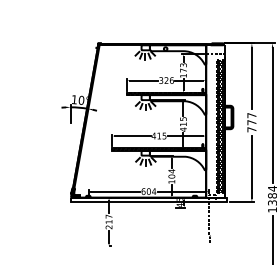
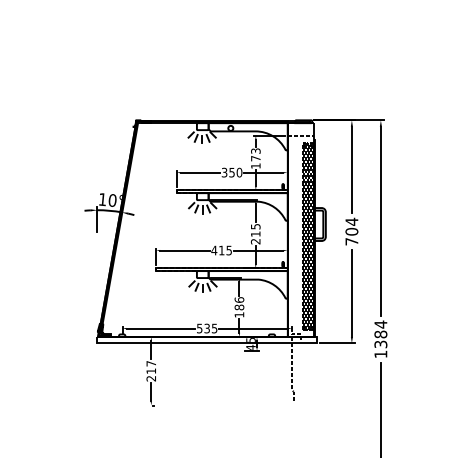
text: (169, 80) -> (235, 172), 326 -> 350
text: (251, 118) -> (351, 226), 777 -> 704
text: (183, 129) -> (255, 241), 415 -> 215
text: (171, 173) -> (239, 303), 104 -> 186
text: (148, 191) -> (206, 328), 604 -> 535

